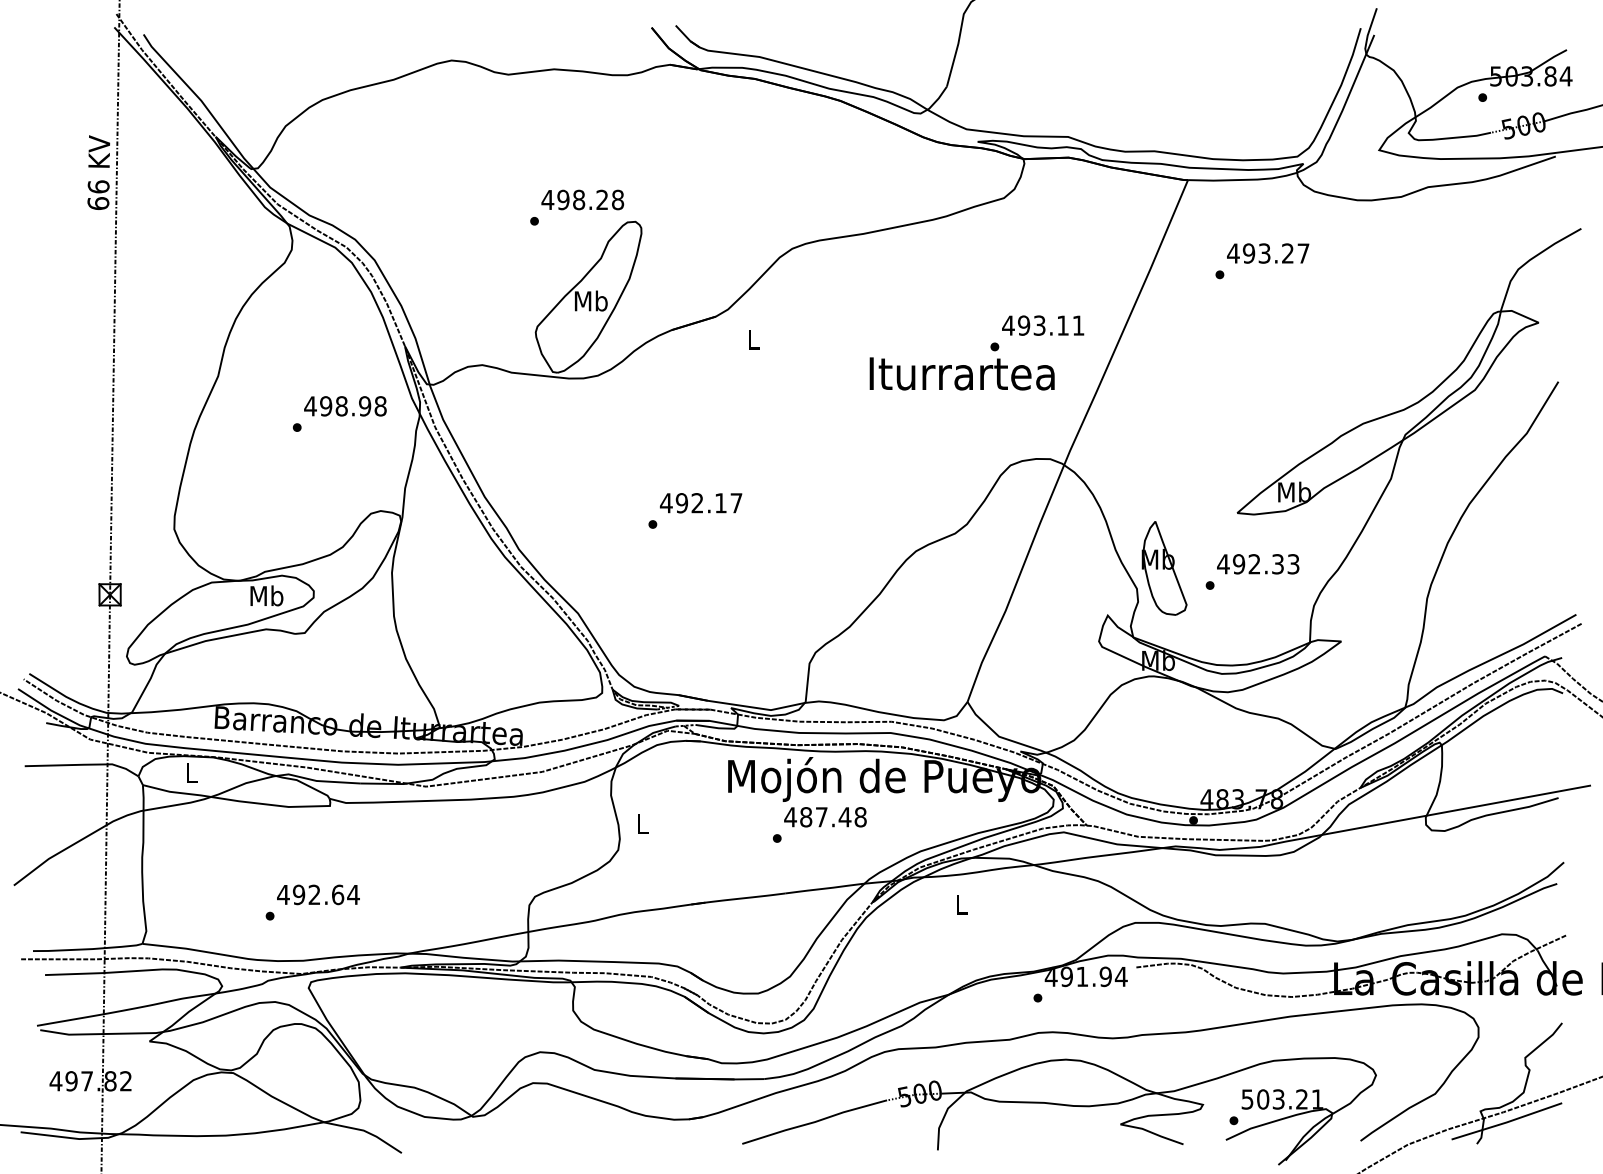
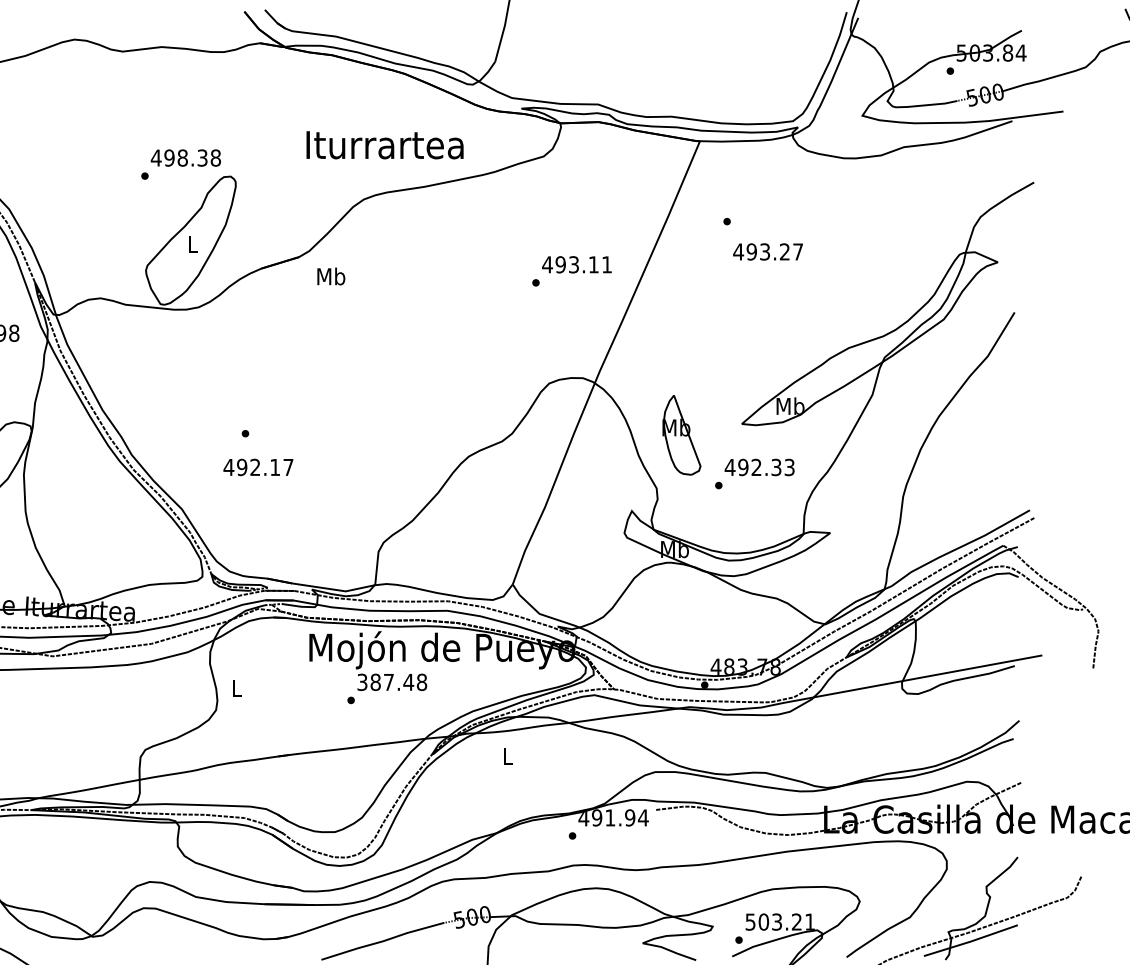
text: (602, 200) -> (202, 158), 498.28 -> 498.38
text: (1268, 253) -> (768, 251), moved
text: (590, 300) -> (192, 243), Mb -> L
text: (753, 339) -> (330, 276), L -> Mb
text: (961, 373) -> (384, 144), moved
text: (701, 503) -> (258, 467), moved
part: (1164, 568) -> (681, 435), moved
text: (790, 817) -> (362, 682), 487.48 -> 387.48

